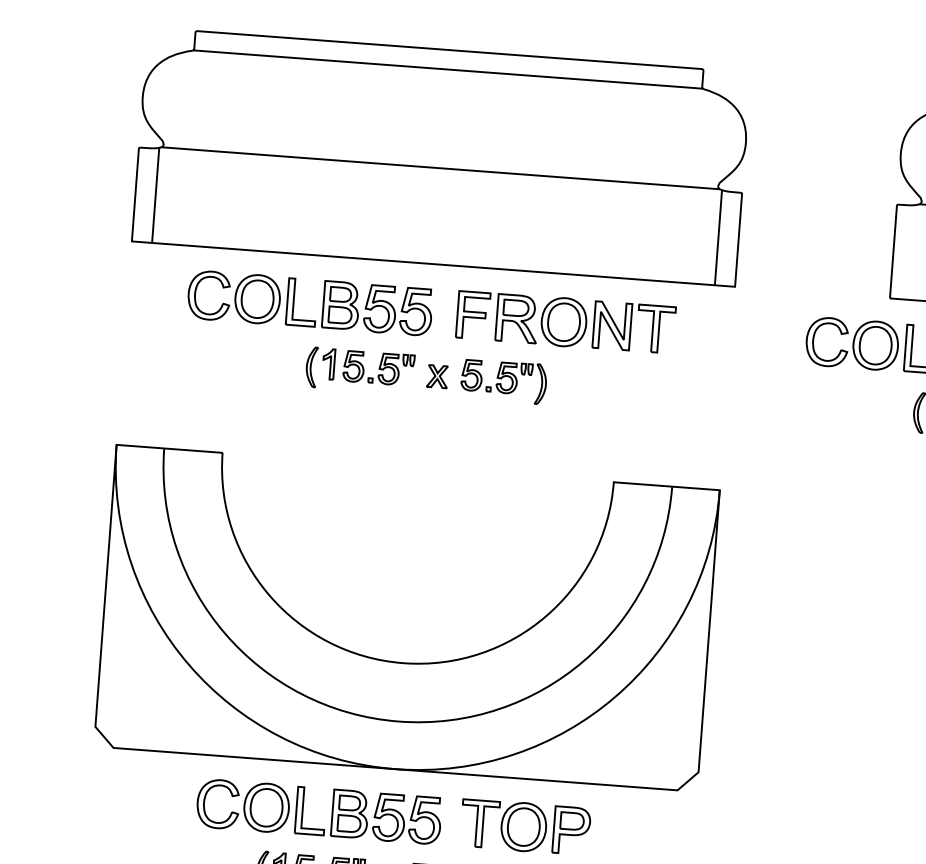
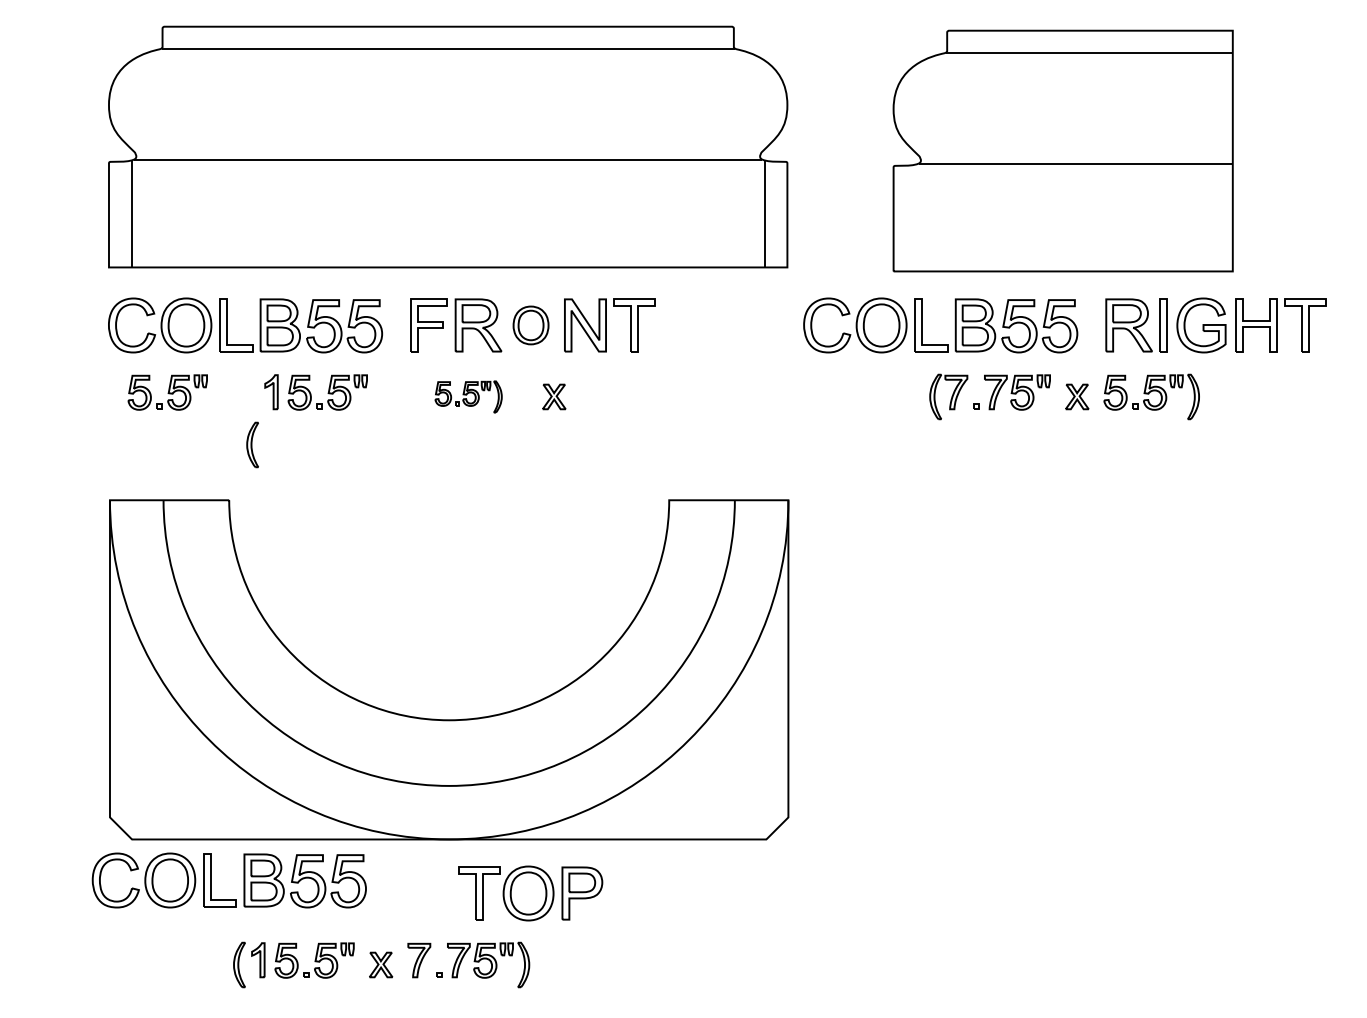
part: (441, 156) -> (448, 146), moved
part: (563, 322) -> (530, 325), size x0.7
part: (236, 357) -> (167, 392), added
part: (311, 366) -> (252, 444), moved
part: (437, 376) -> (554, 396), moved
part: (503, 381) -> (468, 396), size x0.7
part: (403, 662) -> (449, 719), moved
part: (331, 812) -> (243, 880), moved

